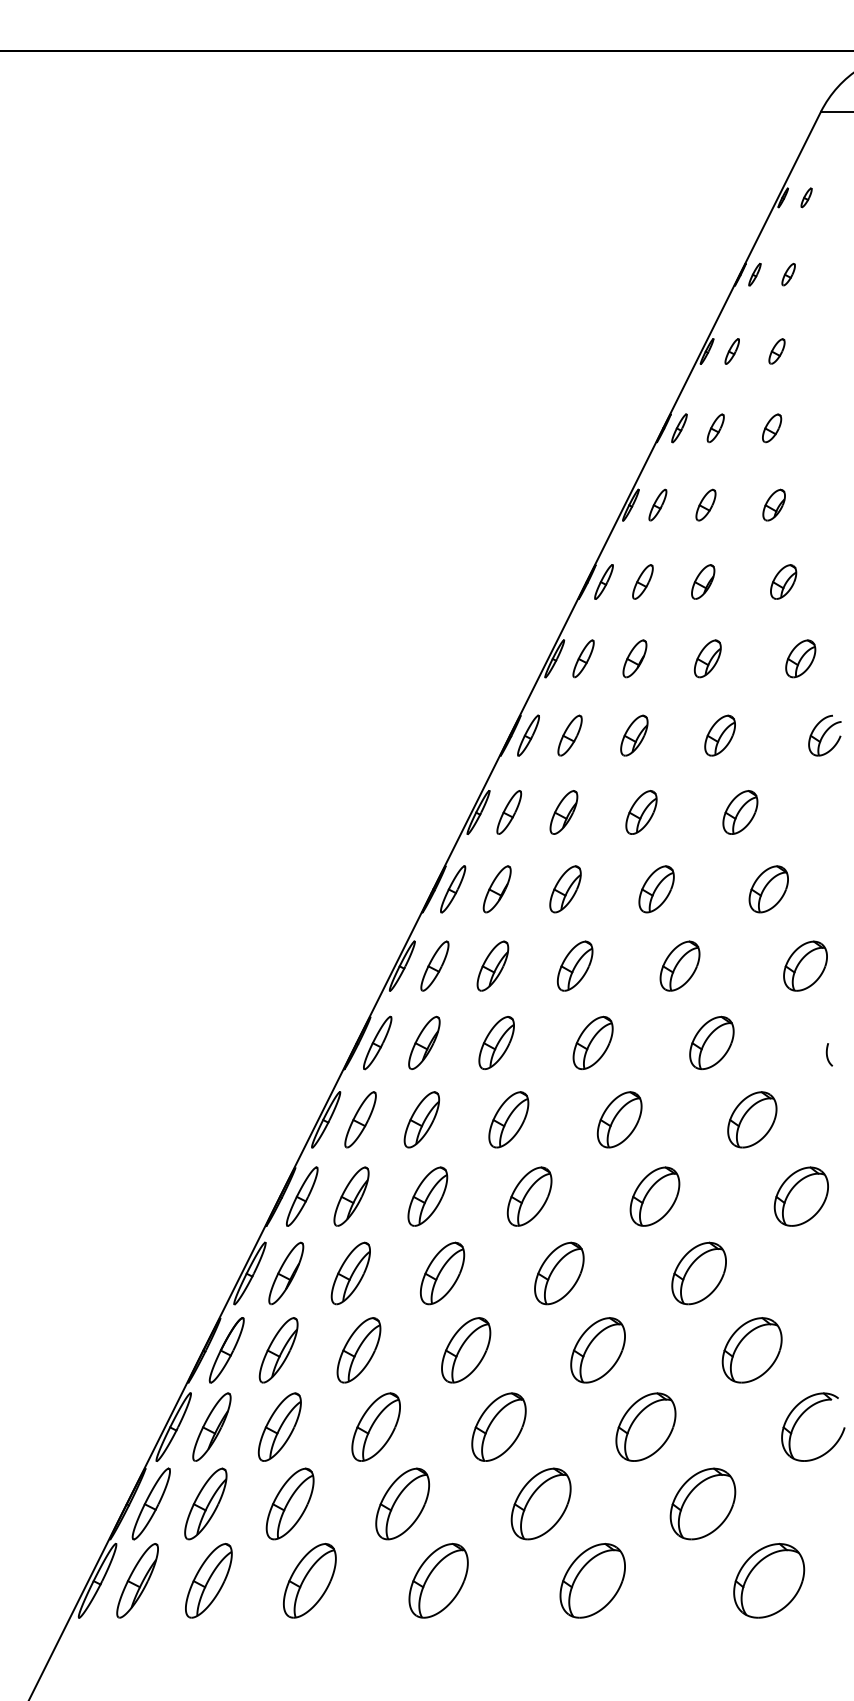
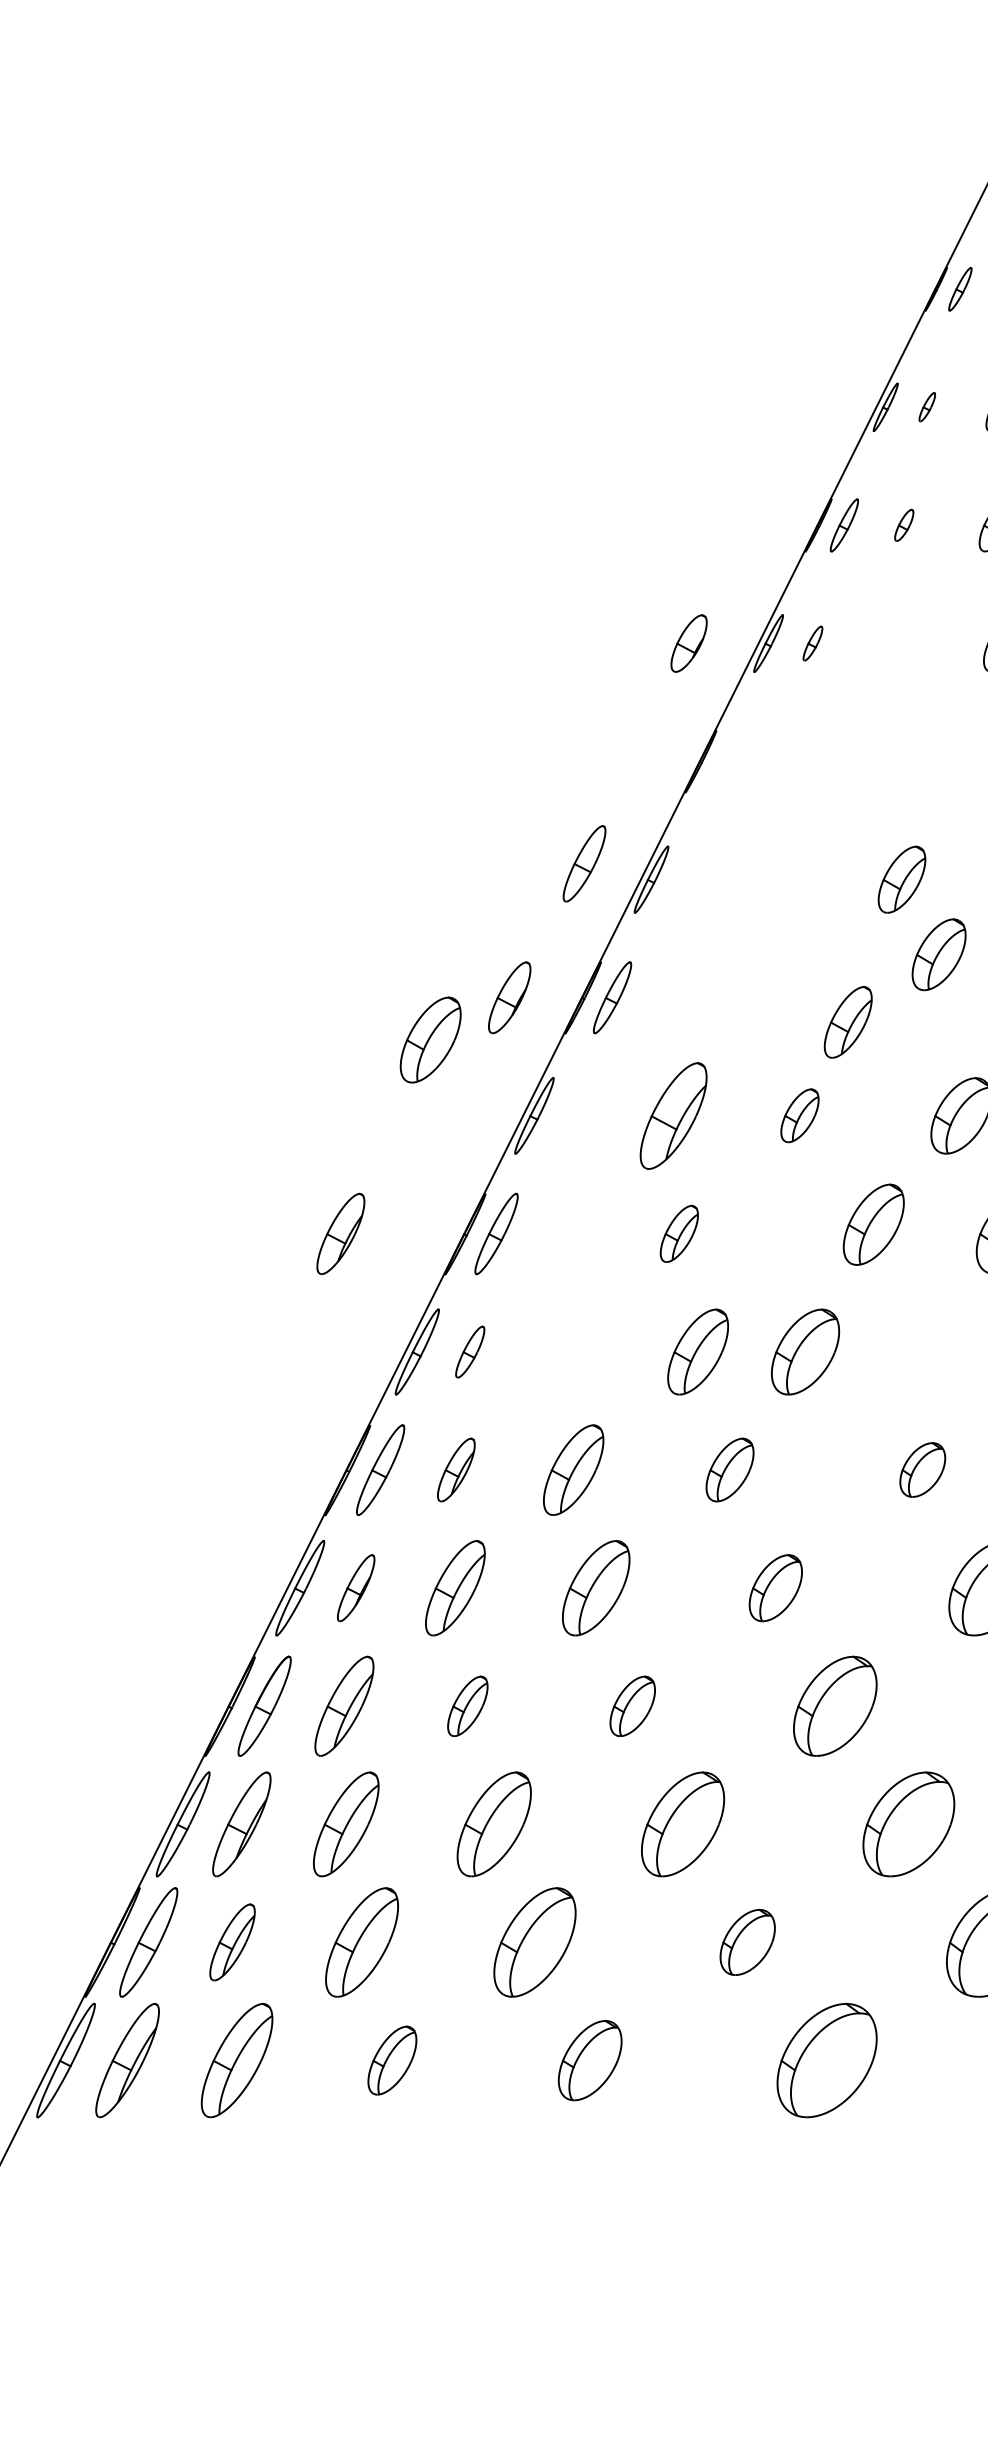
part: (657, 504) -> (926, 406), size x0.6
part: (642, 581) -> (903, 524), size x0.6
part: (583, 658) -> (812, 642), size x0.6
part: (634, 658) -> (688, 642), moved
part: (528, 735) -> (728, 761), removed
part: (569, 735) -> (791, 761), removed
part: (634, 735) -> (891, 761), removed
part: (509, 812) -> (699, 879), removed
part: (563, 812) -> (782, 879), removed
part: (496, 889) -> (508, 998), moved
part: (565, 889) -> (848, 1022), moved
part: (656, 889) -> (938, 954), moved
part: (334, 916) -> (430, 1039), added
part: (434, 965) -> (583, 862), moved
part: (492, 965) -> (673, 1114), size x1.4
part: (574, 965) -> (799, 1114), size x0.7
part: (424, 1042) -> (341, 1233), moved
part: (496, 1042) -> (679, 1233), size x0.7
part: (592, 1042) -> (872, 1223), moved
part: (360, 1119) -> (470, 1351), size x0.6
part: (421, 1119) -> (563, 1351), removed
part: (619, 1119) -> (805, 1351), moved
part: (351, 1196) -> (456, 1469), size x0.7
part: (529, 1196) -> (729, 1469), size x0.7
part: (654, 1196) -> (921, 1469), size x0.6
part: (286, 1273) -> (356, 1588), size x0.7
part: (559, 1273) -> (775, 1588), size x0.7
part: (358, 1350) -> (467, 1706), size x0.6
part: (466, 1350) -> (633, 1706), size x0.6
part: (205, 1503) -> (231, 1941), size x0.7
part: (540, 1503) -> (746, 1941), size x0.6
part: (309, 1580) -> (391, 2060), size x0.6
part: (438, 1580) -> (590, 2060), size x0.7

